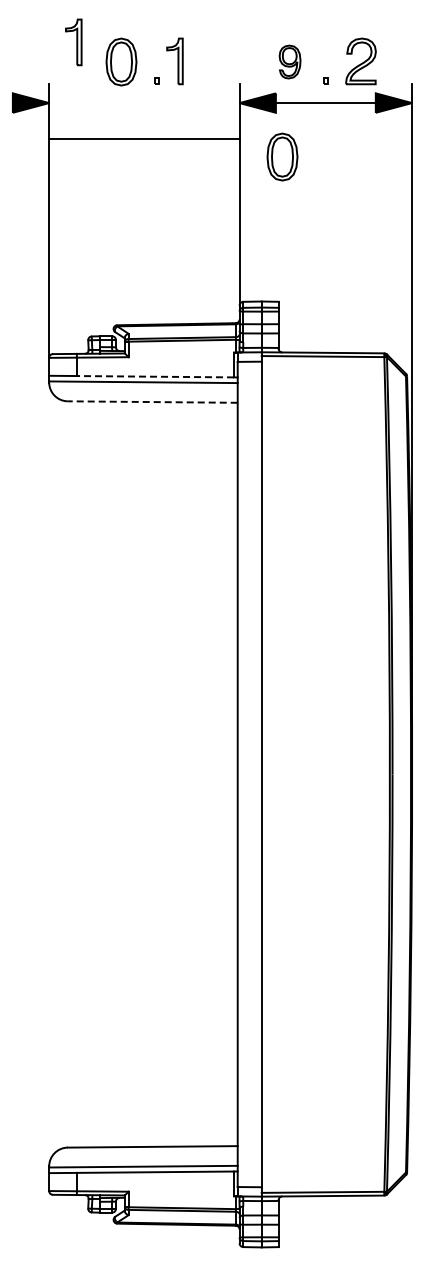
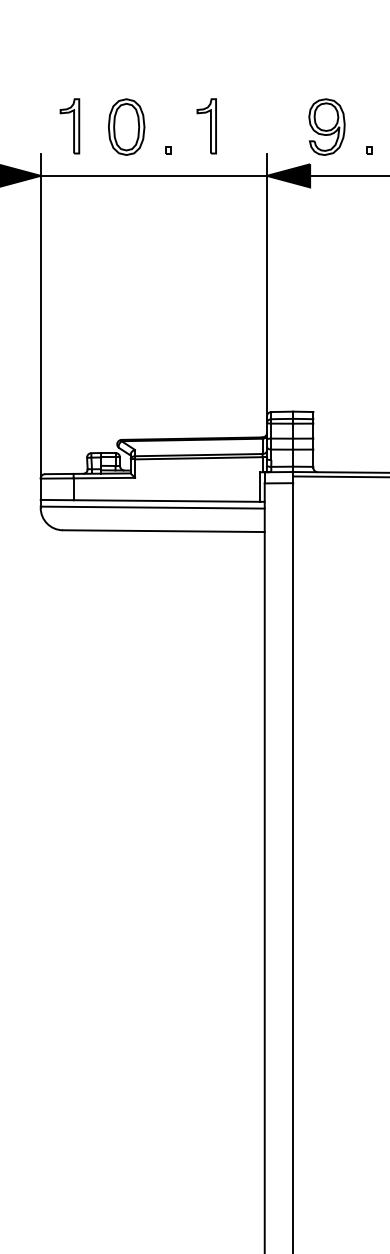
part: (73, 42) -> (69, 126), moved
part: (174, 61) -> (206, 126), moved
part: (289, 61) -> (326, 126), size x1.43
line: (144, 139) -> (153, 176), moved
part: (282, 156) -> (317, 239), removed
line: (155, 376) -> (167, 500), dashed -> solid
line: (152, 402) -> (163, 531), dashed -> solid

